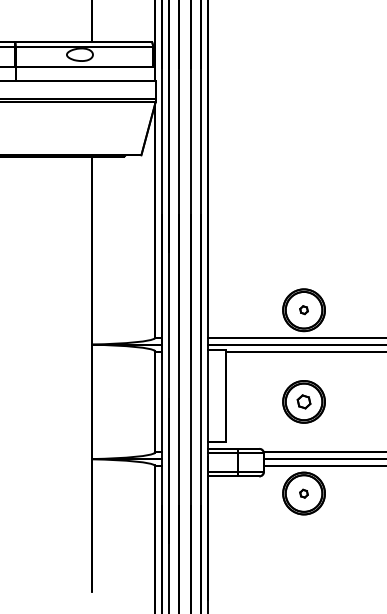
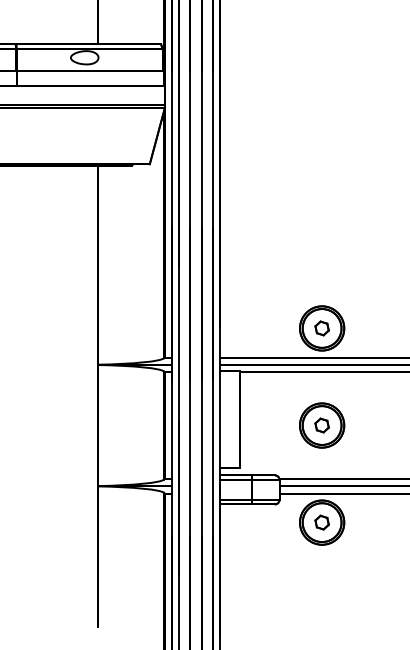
part: (303, 309) -> (321, 327), size x1.67
part: (303, 493) -> (321, 522), size x1.67

